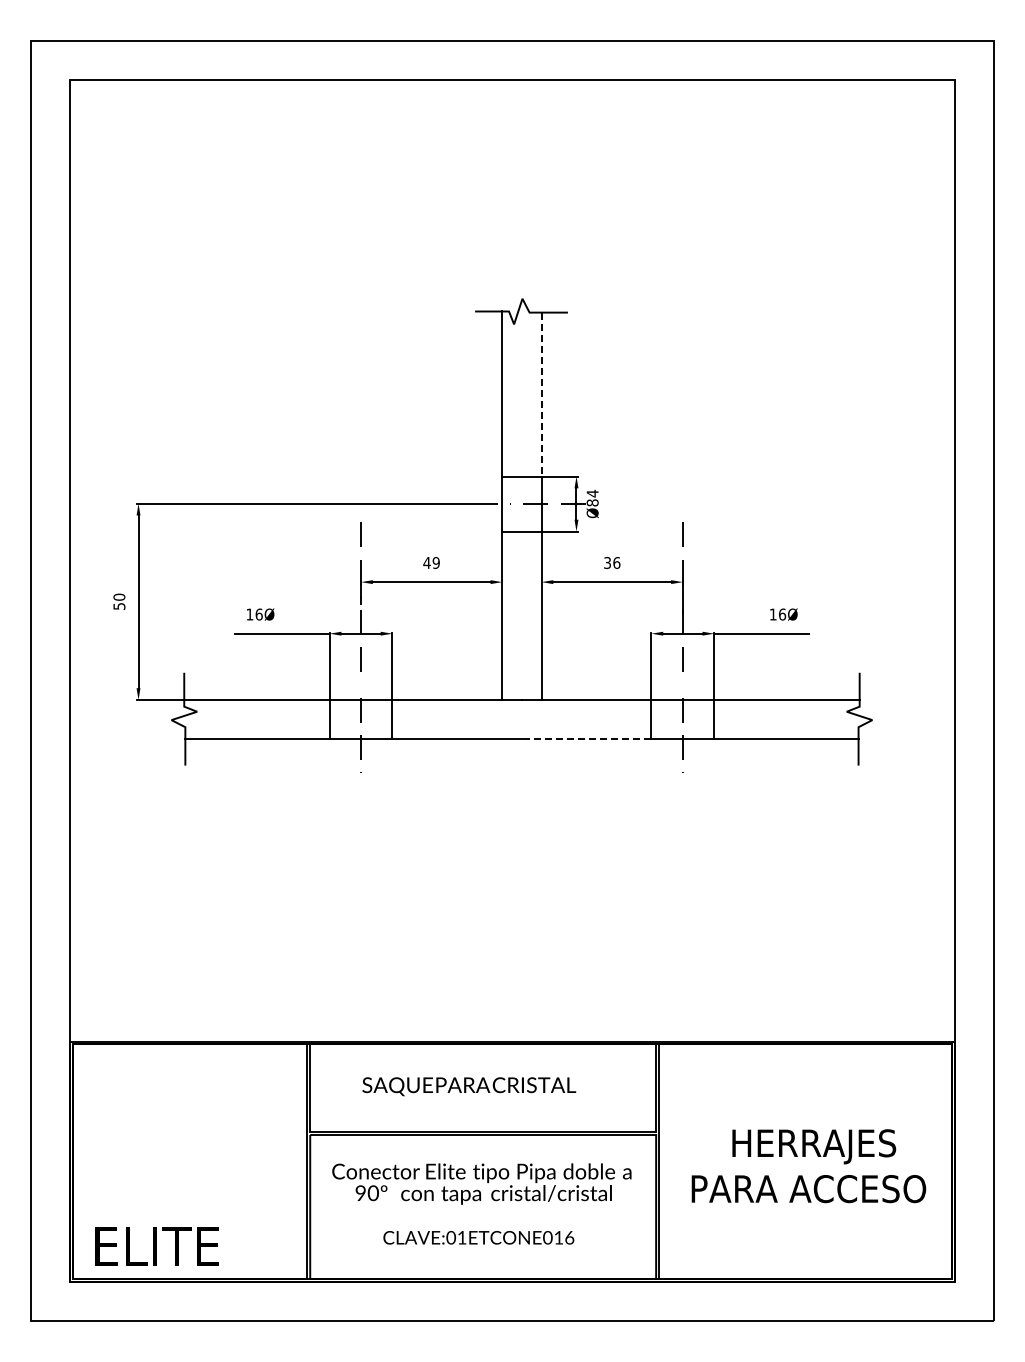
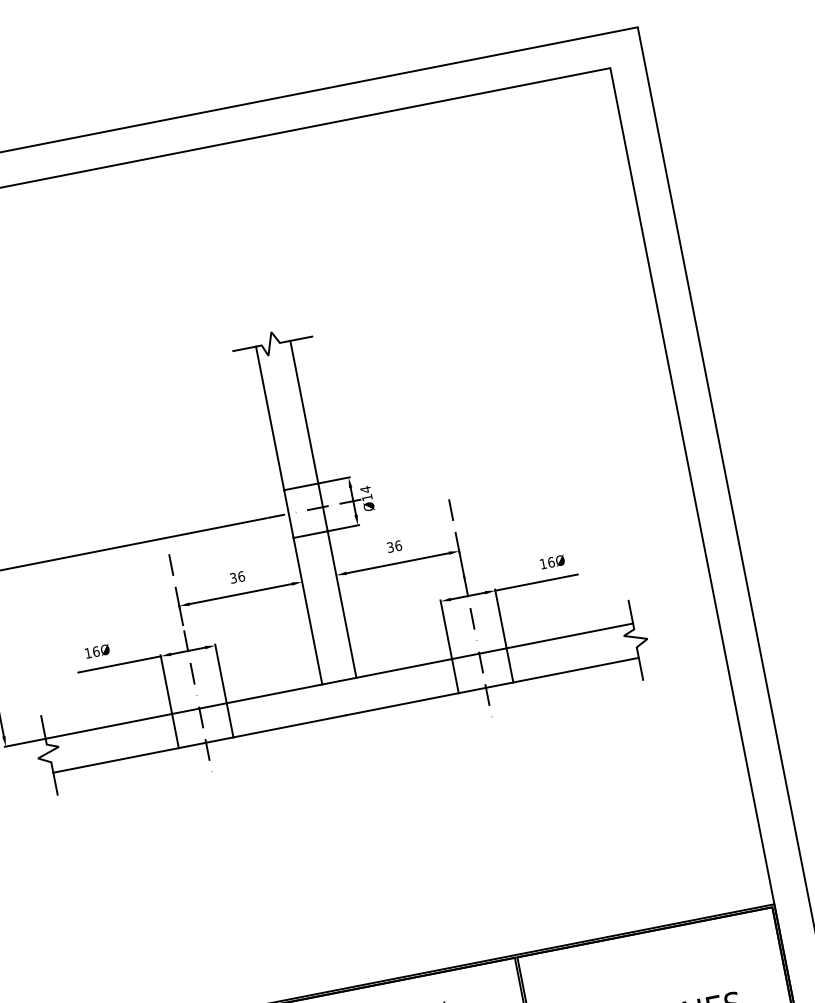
line: (541, 394) -> (304, 412), dashed -> solid
text: (592, 502) -> (367, 497), Ø84 -> Ø14
text: (431, 563) -> (237, 577), 49 -> 36
line: (586, 739) -> (402, 704), dashed -> solid

